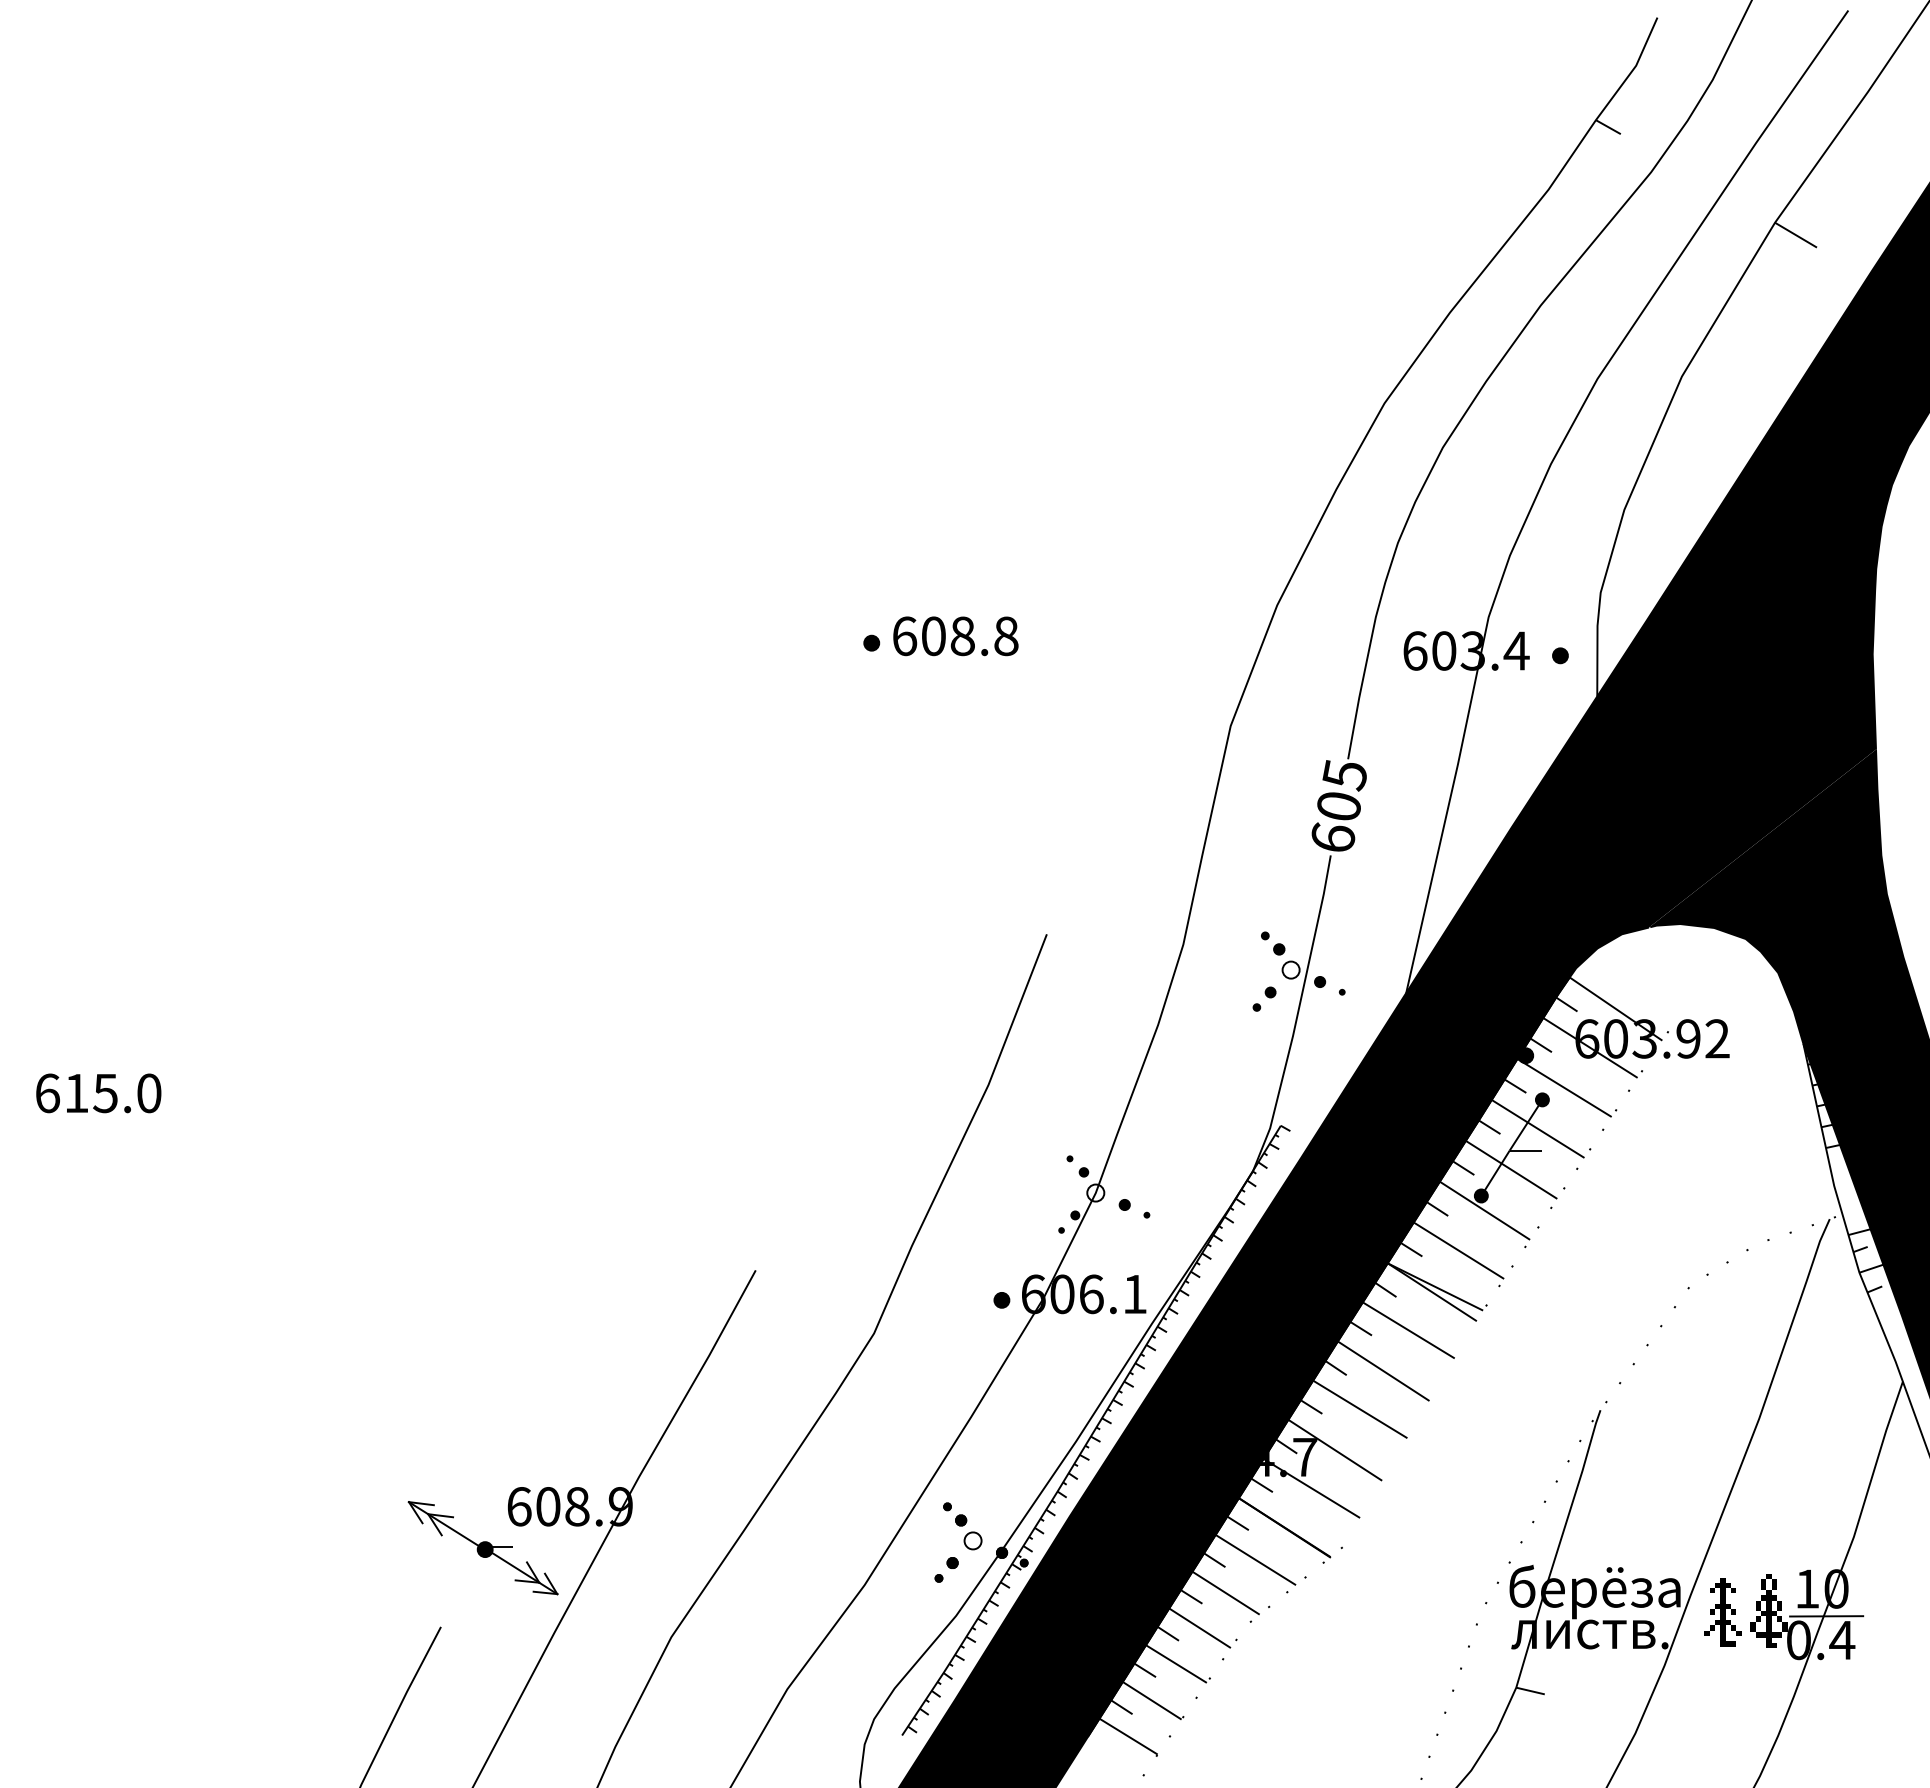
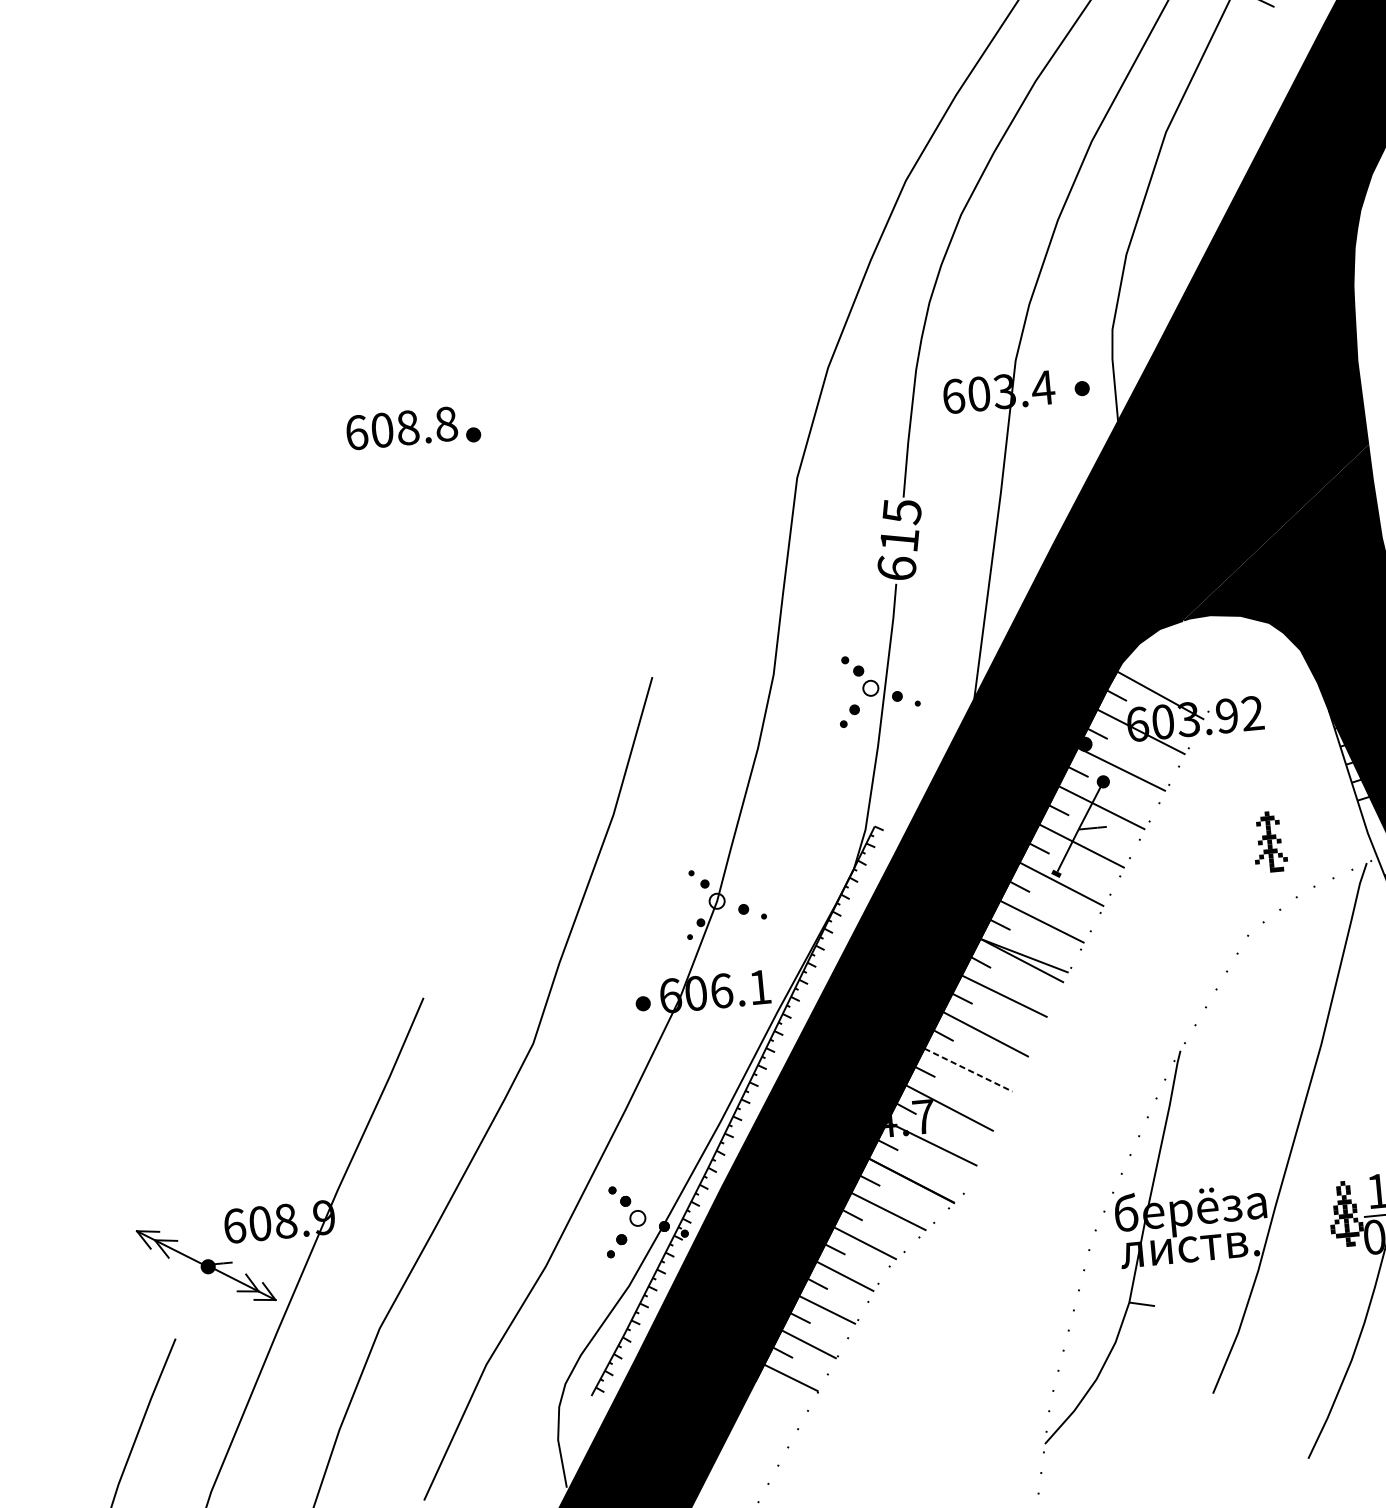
text: (955, 636) -> (401, 428), moved
text: (1339, 806) -> (899, 539), 605 -> 615
fill: (1480, 1195) -> (1056, 871), removed
line: (1360, 1409) -> (968, 1070), solid -> dashed
part: (1722, 1612) -> (1269, 842), moved

